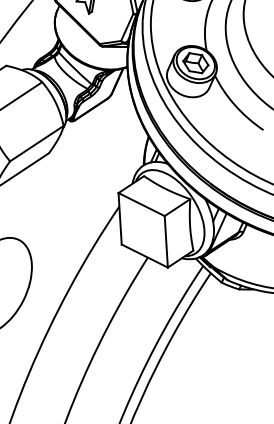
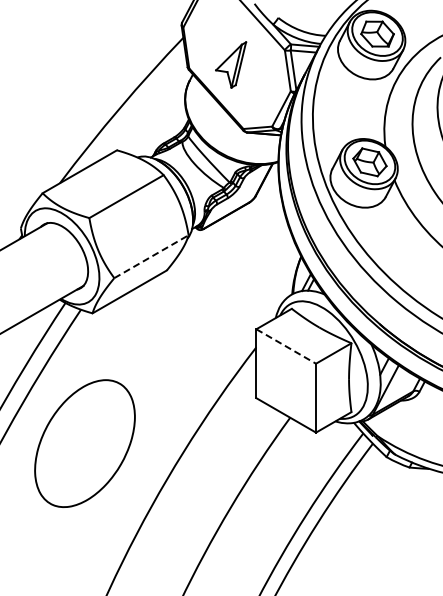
line: (36, 143) -> (151, 256), solid -> dashed
line: (141, 204) -> (286, 346), solid -> dashed

